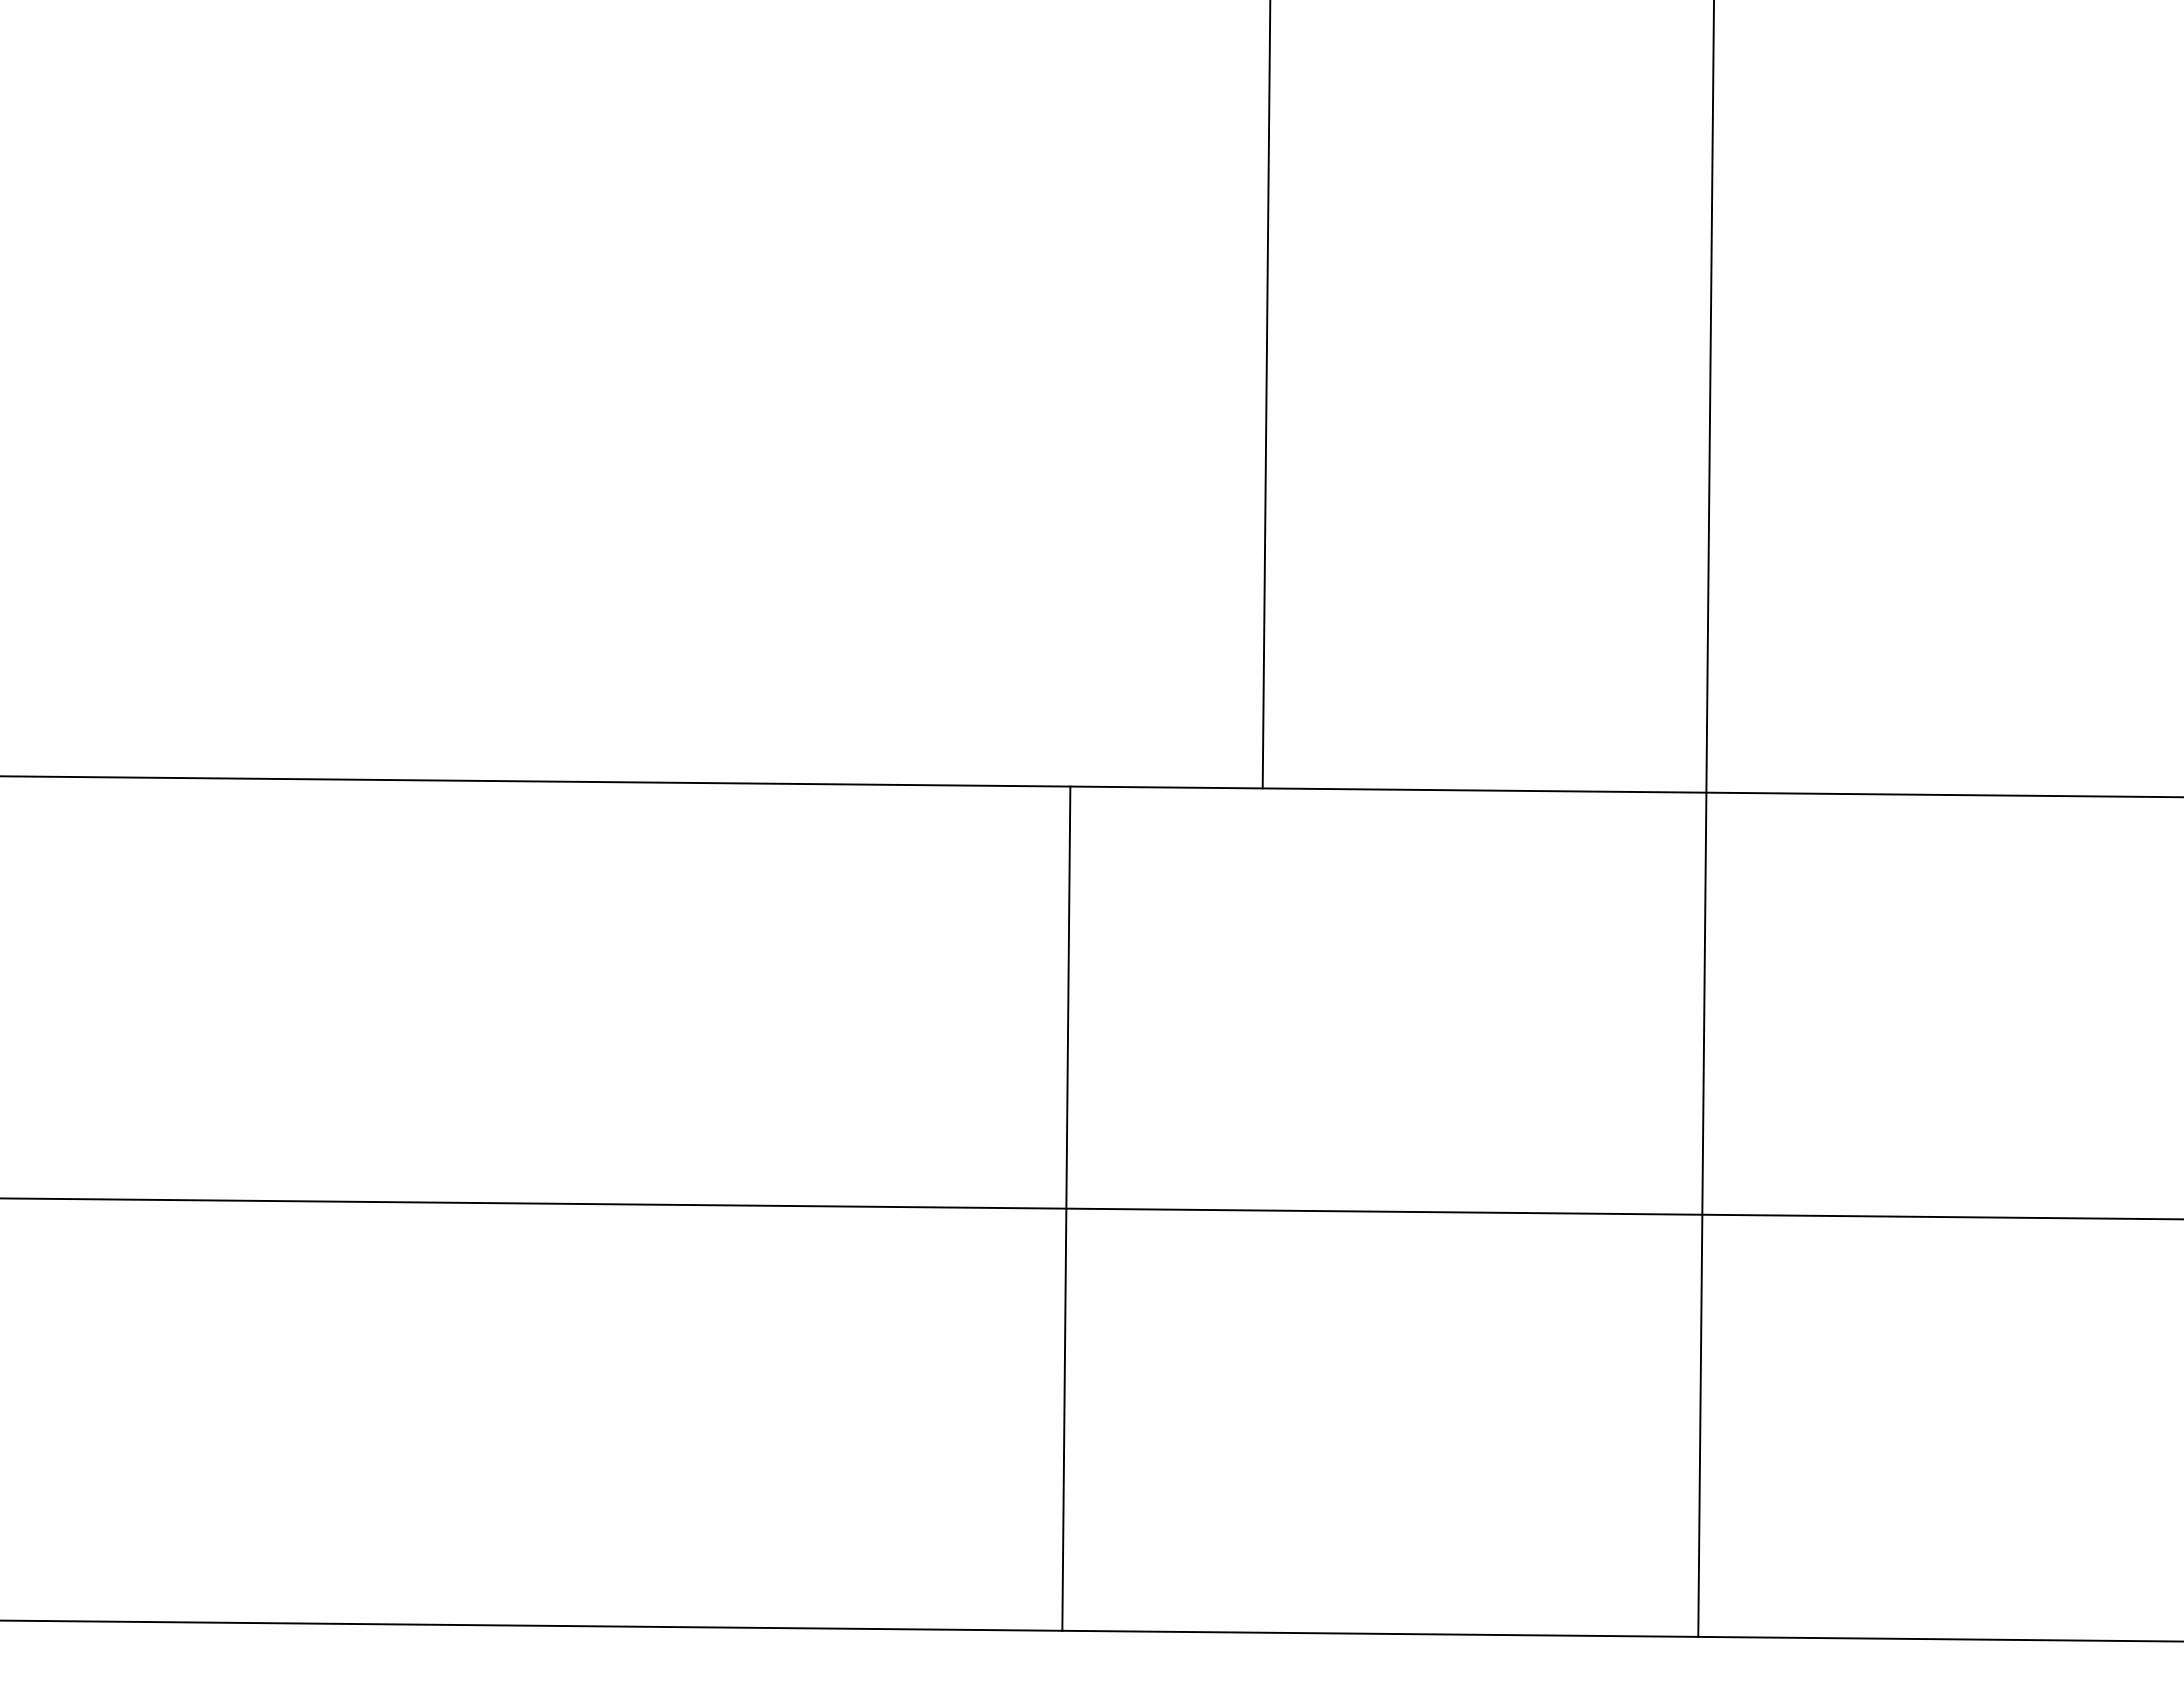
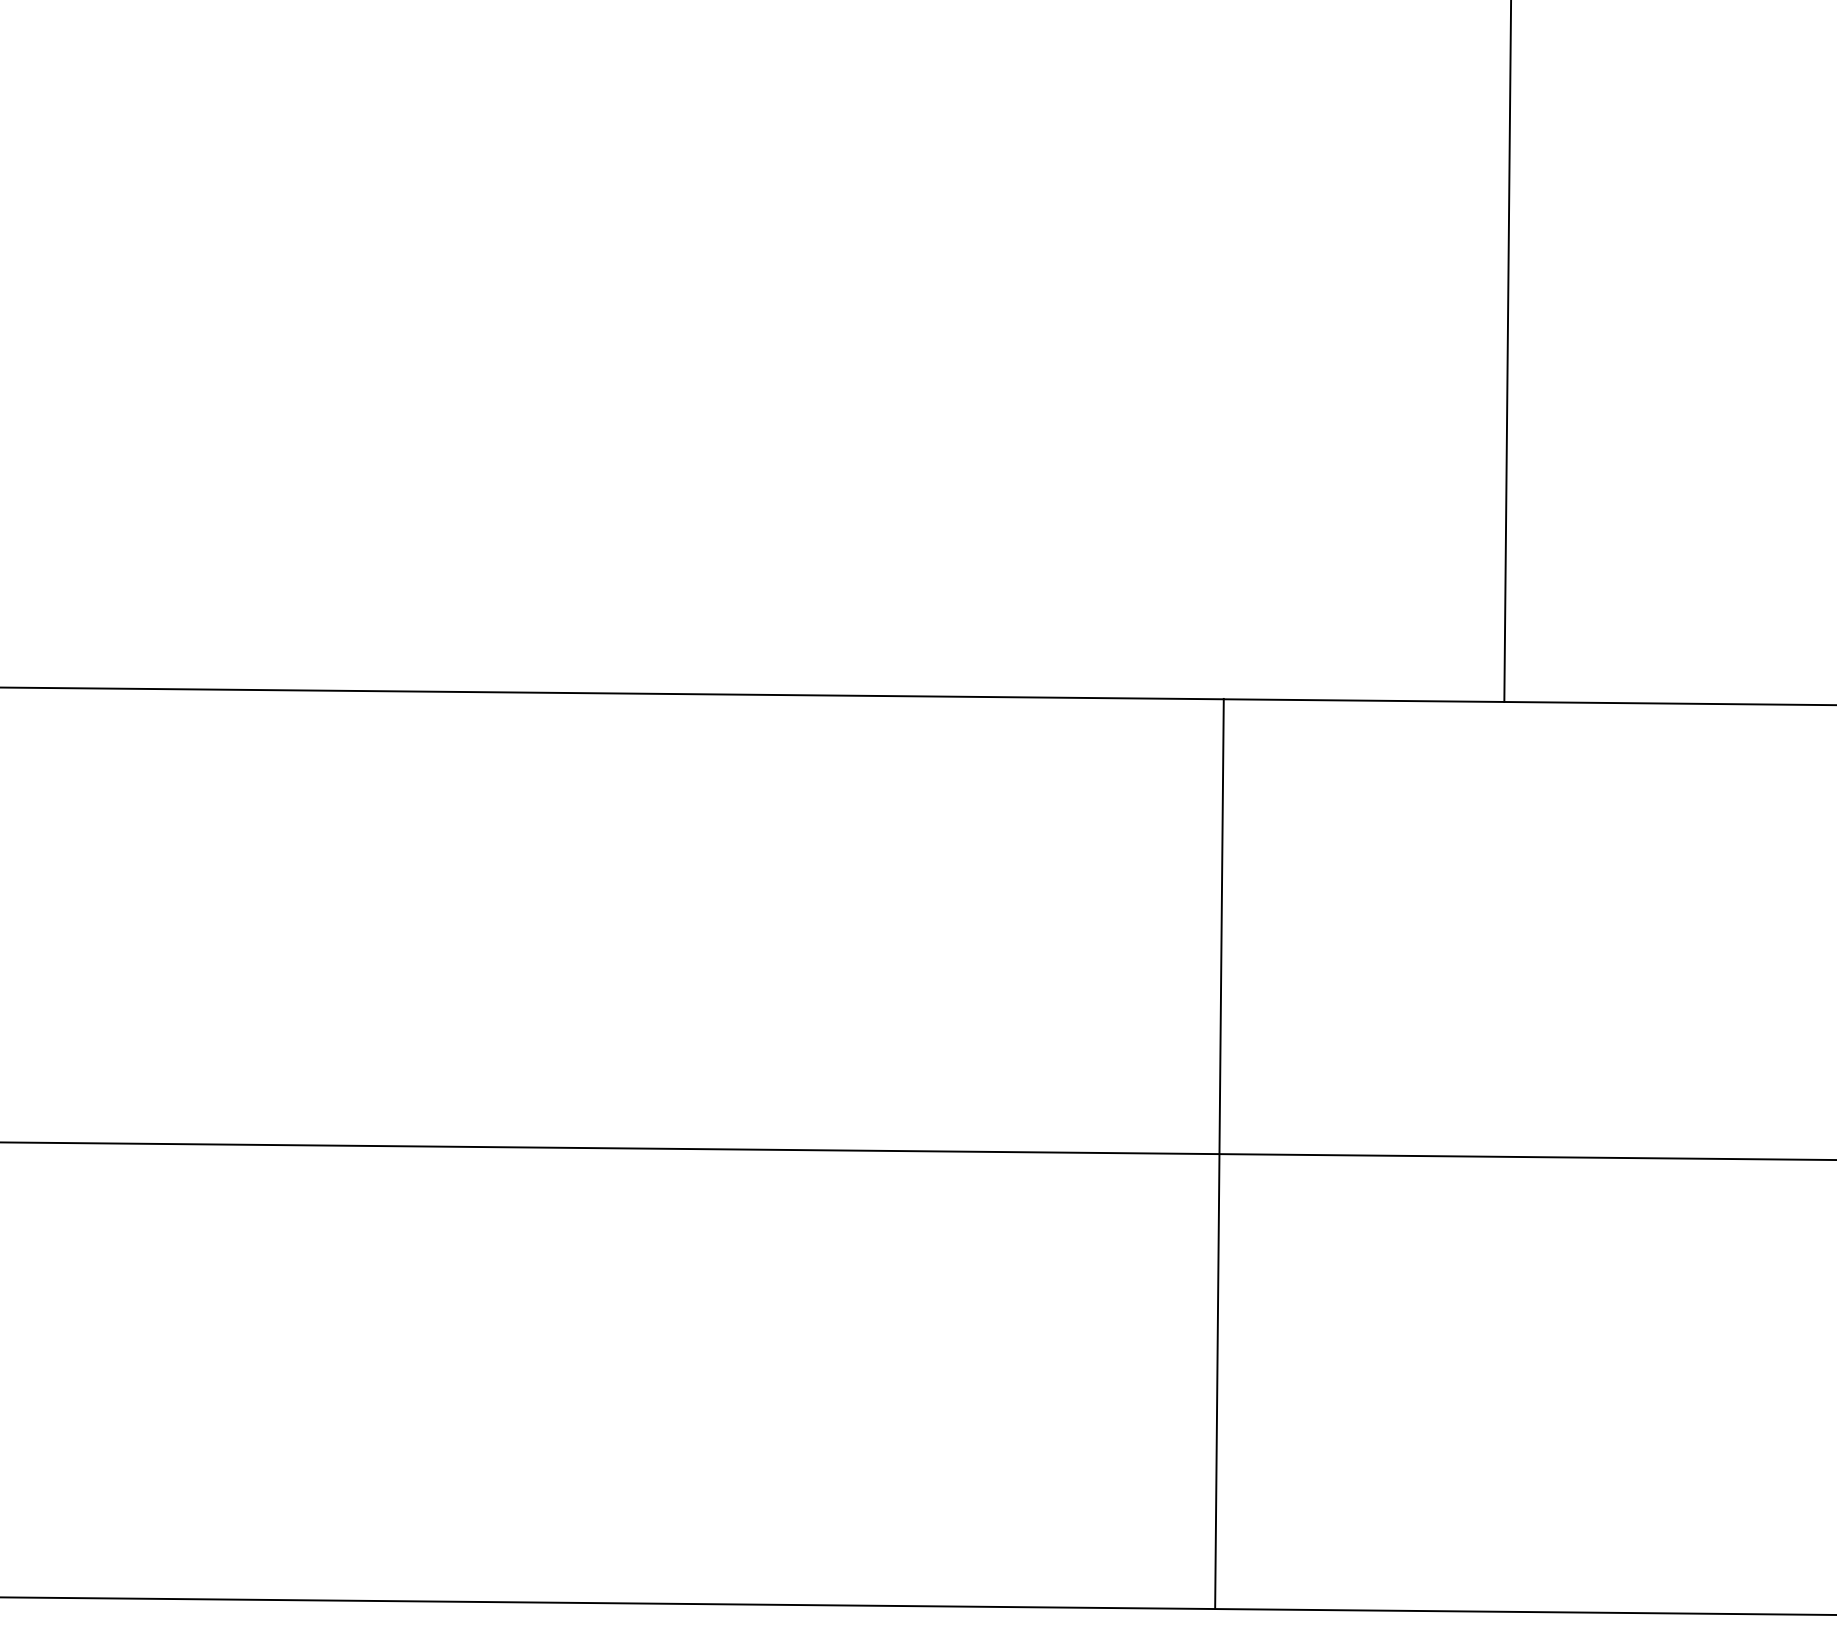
line: (1066, 1208) -> (1219, 1153), moved

